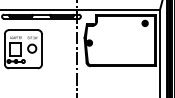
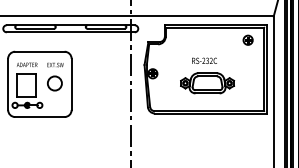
part: (120, 44) -> (205, 76), added

